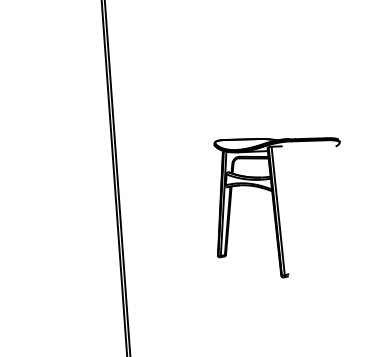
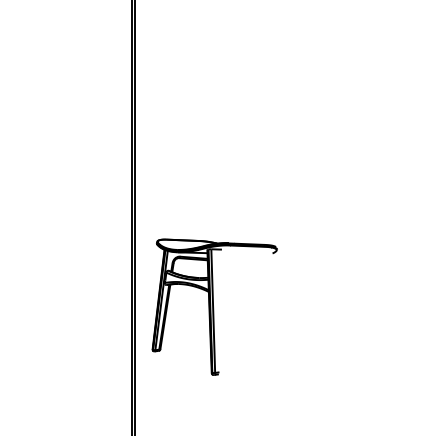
part: (279, 206) -> (214, 306), moved

